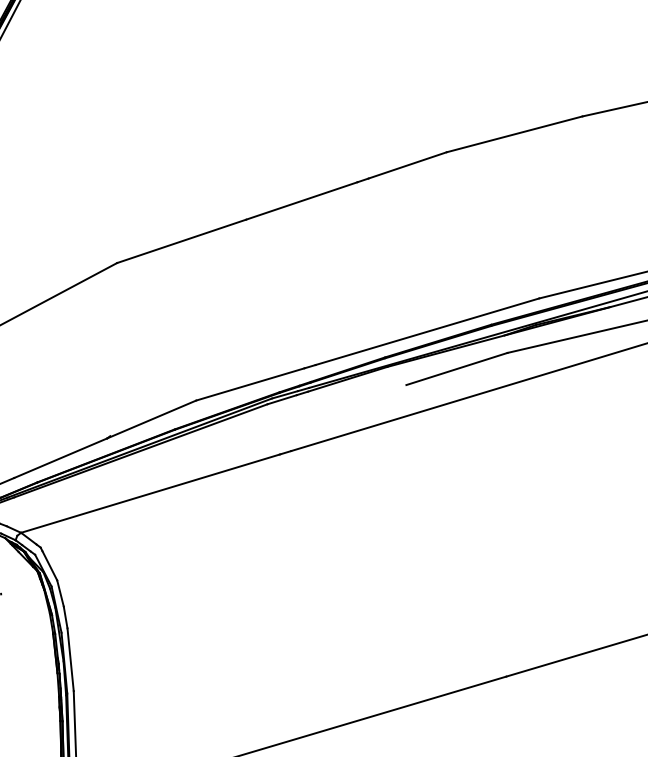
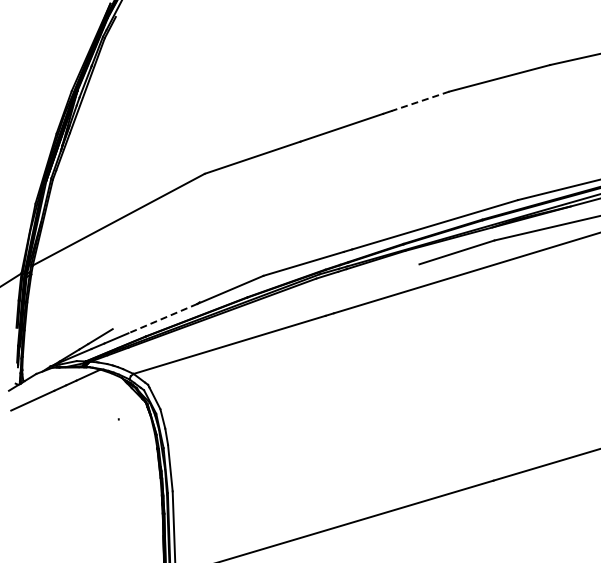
line: (407, 165) -> (420, 101), solid -> dashed
line: (60, 458) -> (162, 318), solid -> dashed

